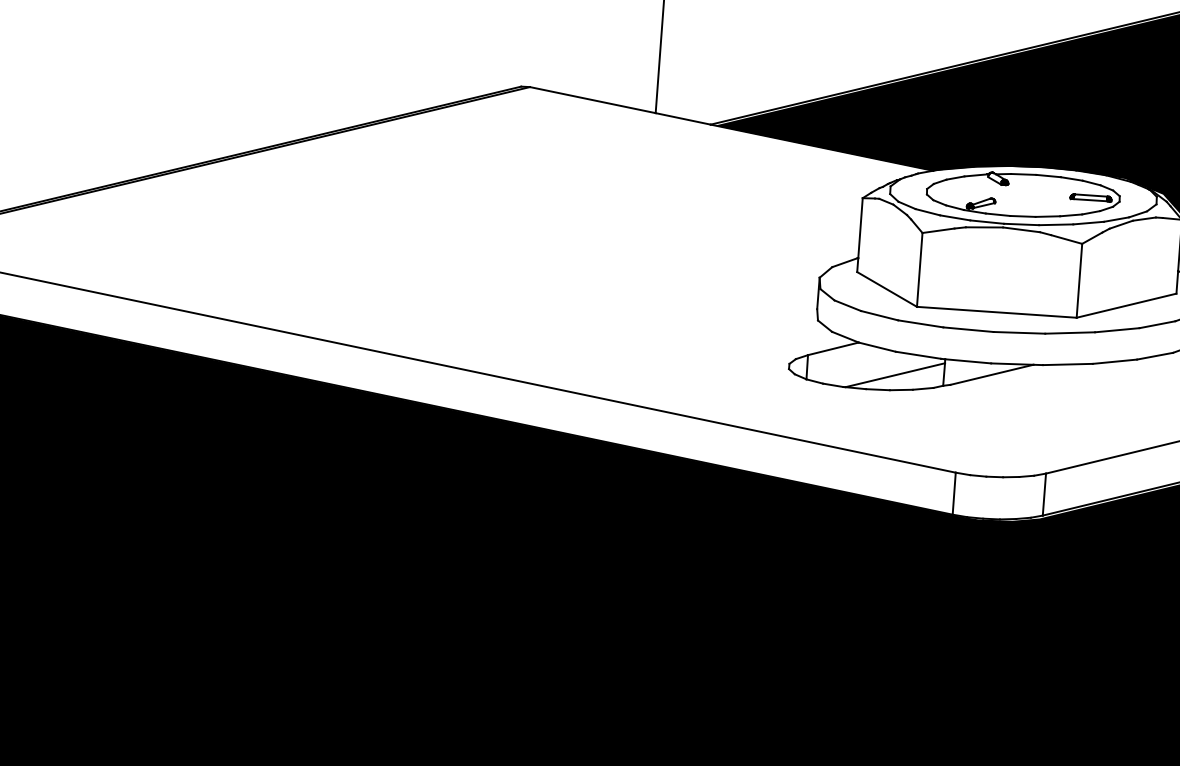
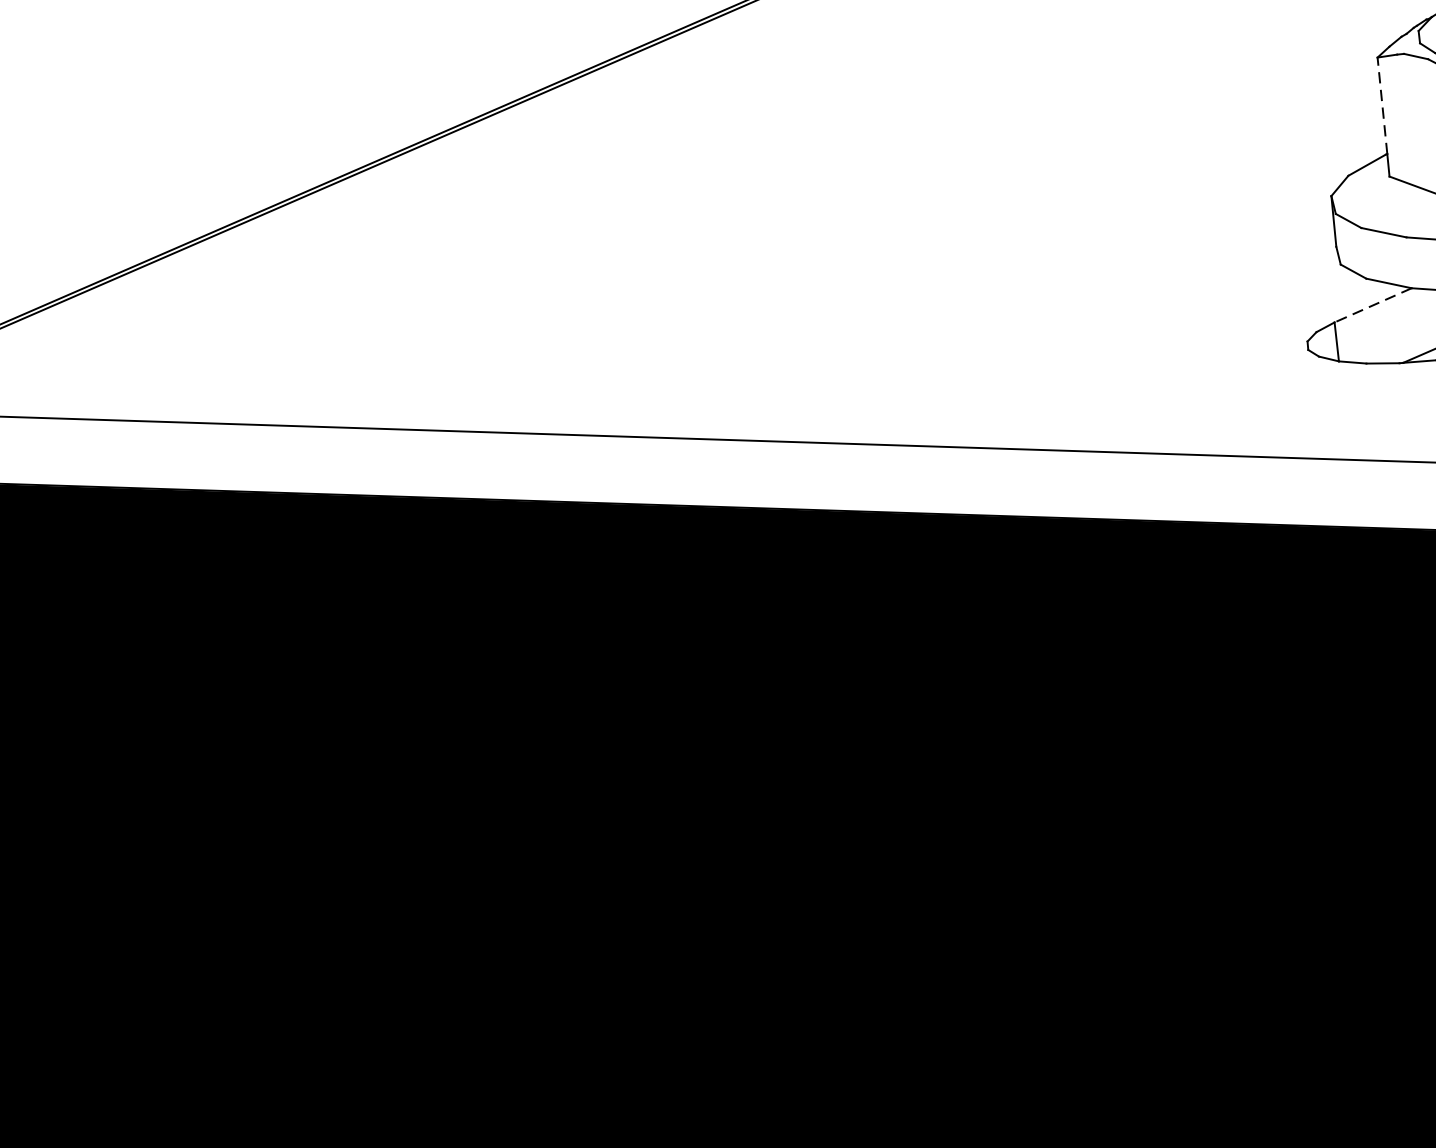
line: (860, 227) -> (1382, 104), solid -> dashed
line: (832, 348) -> (1371, 305), solid -> dashed

